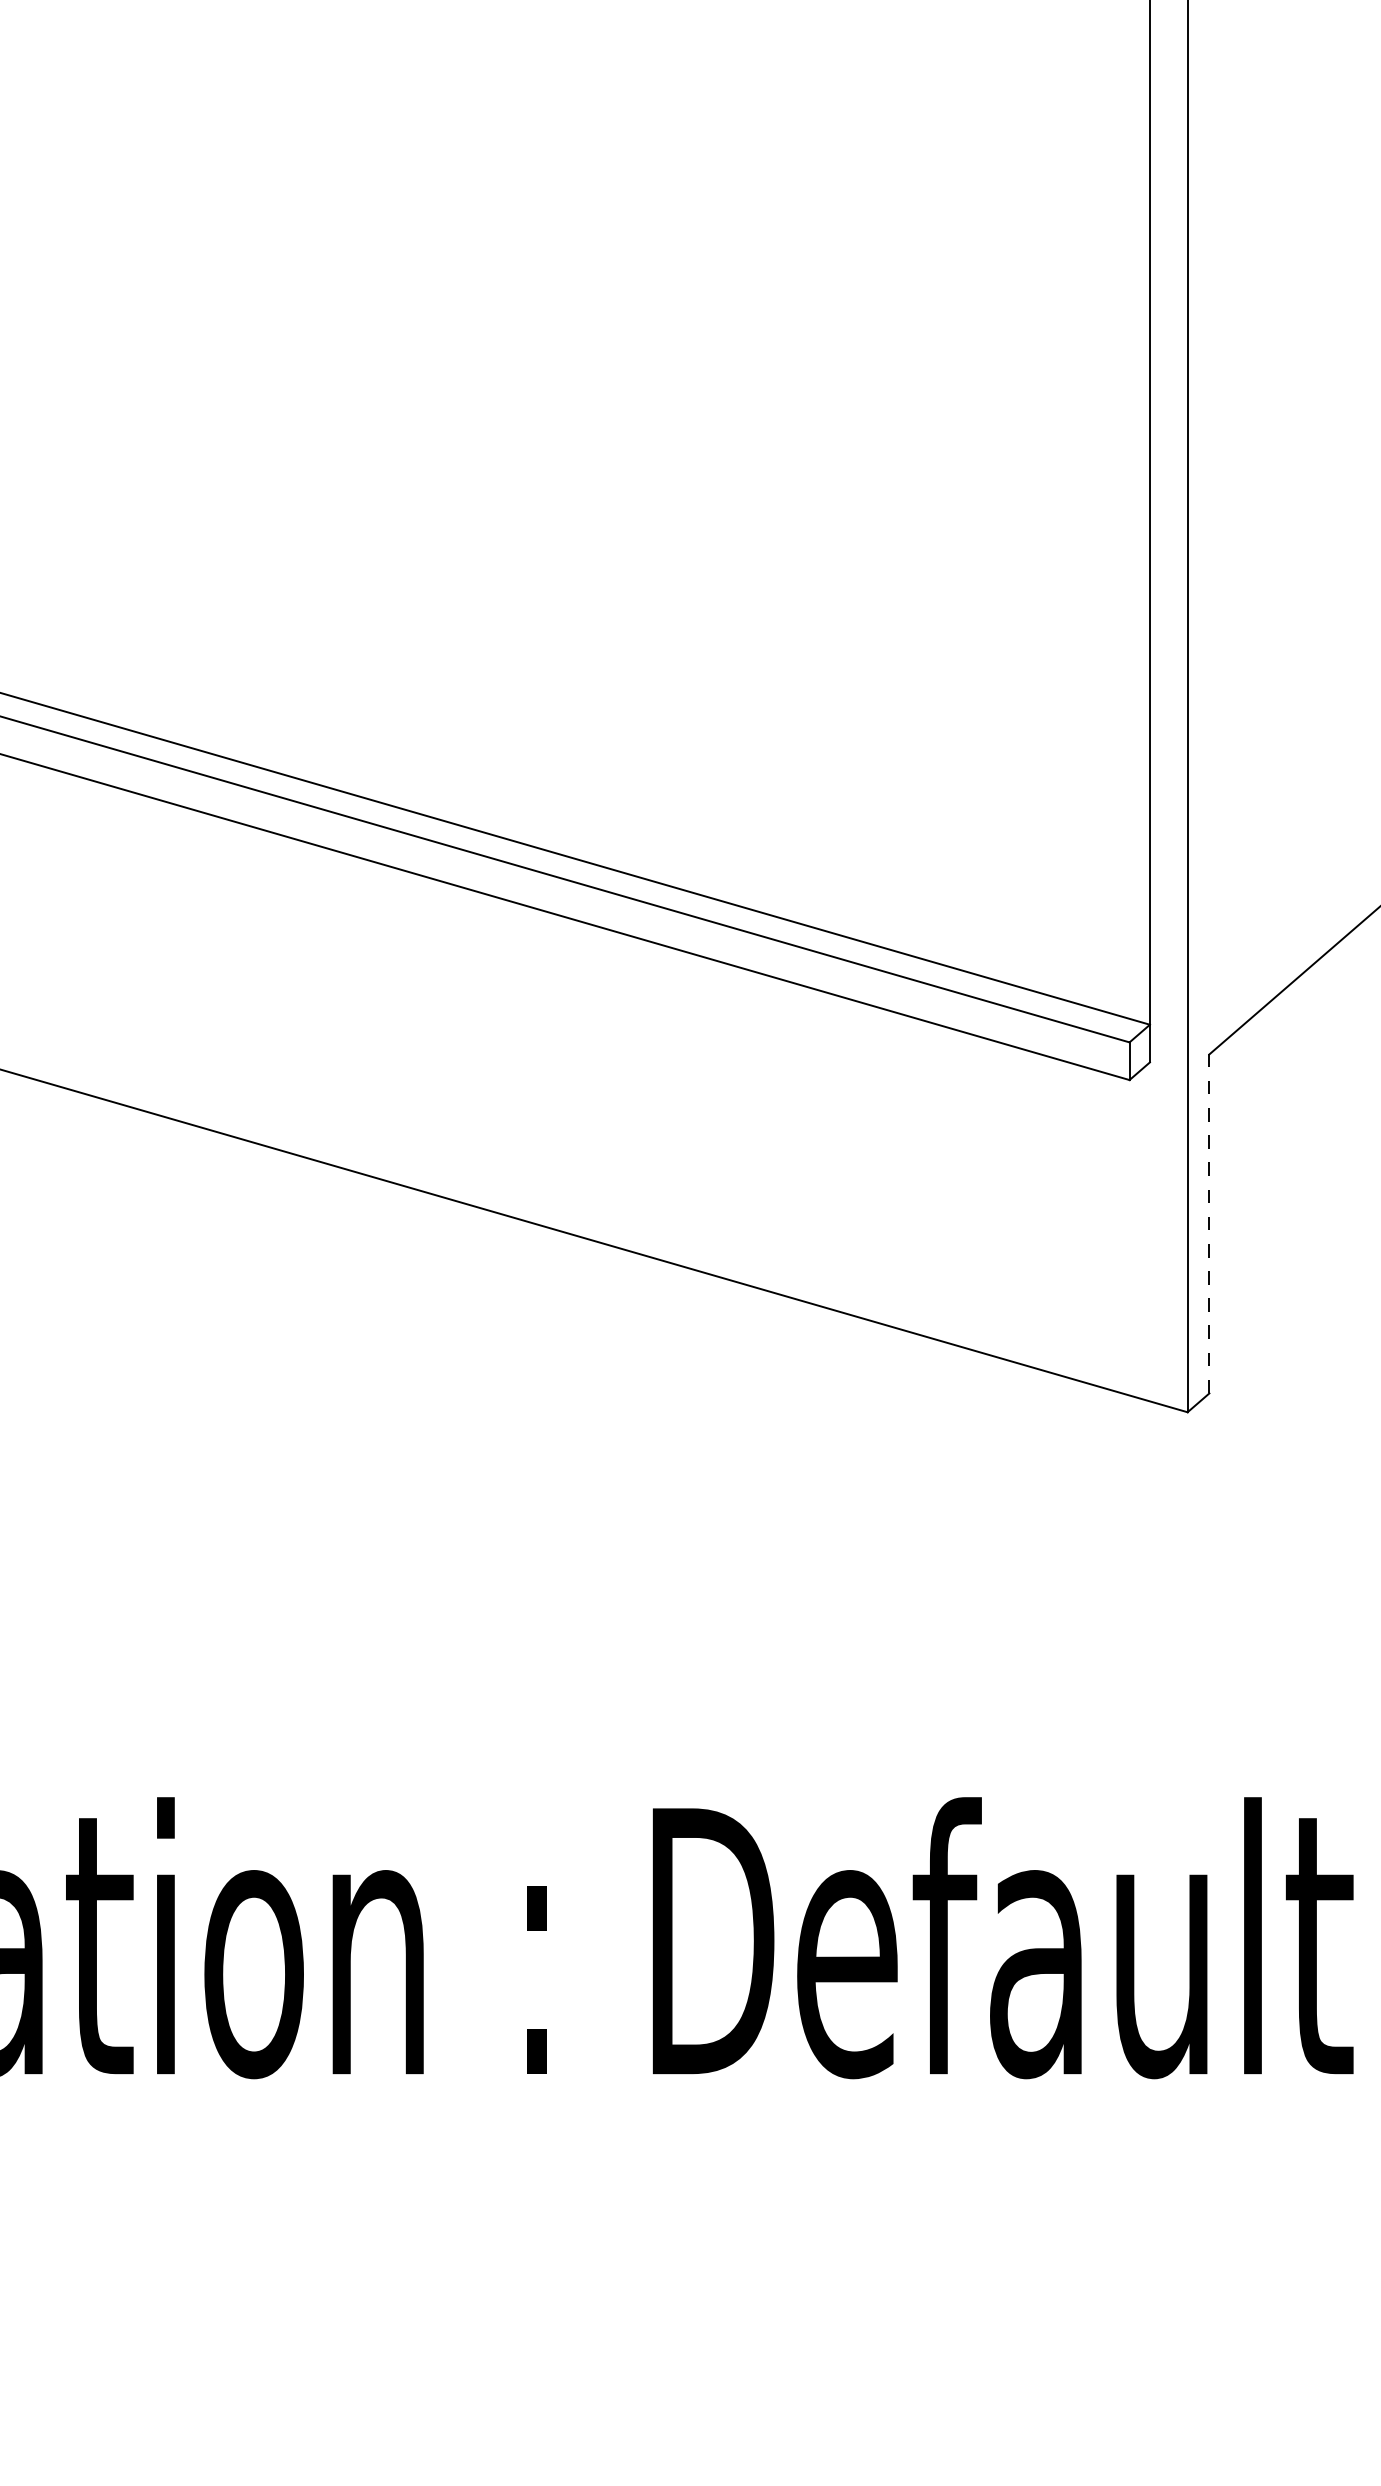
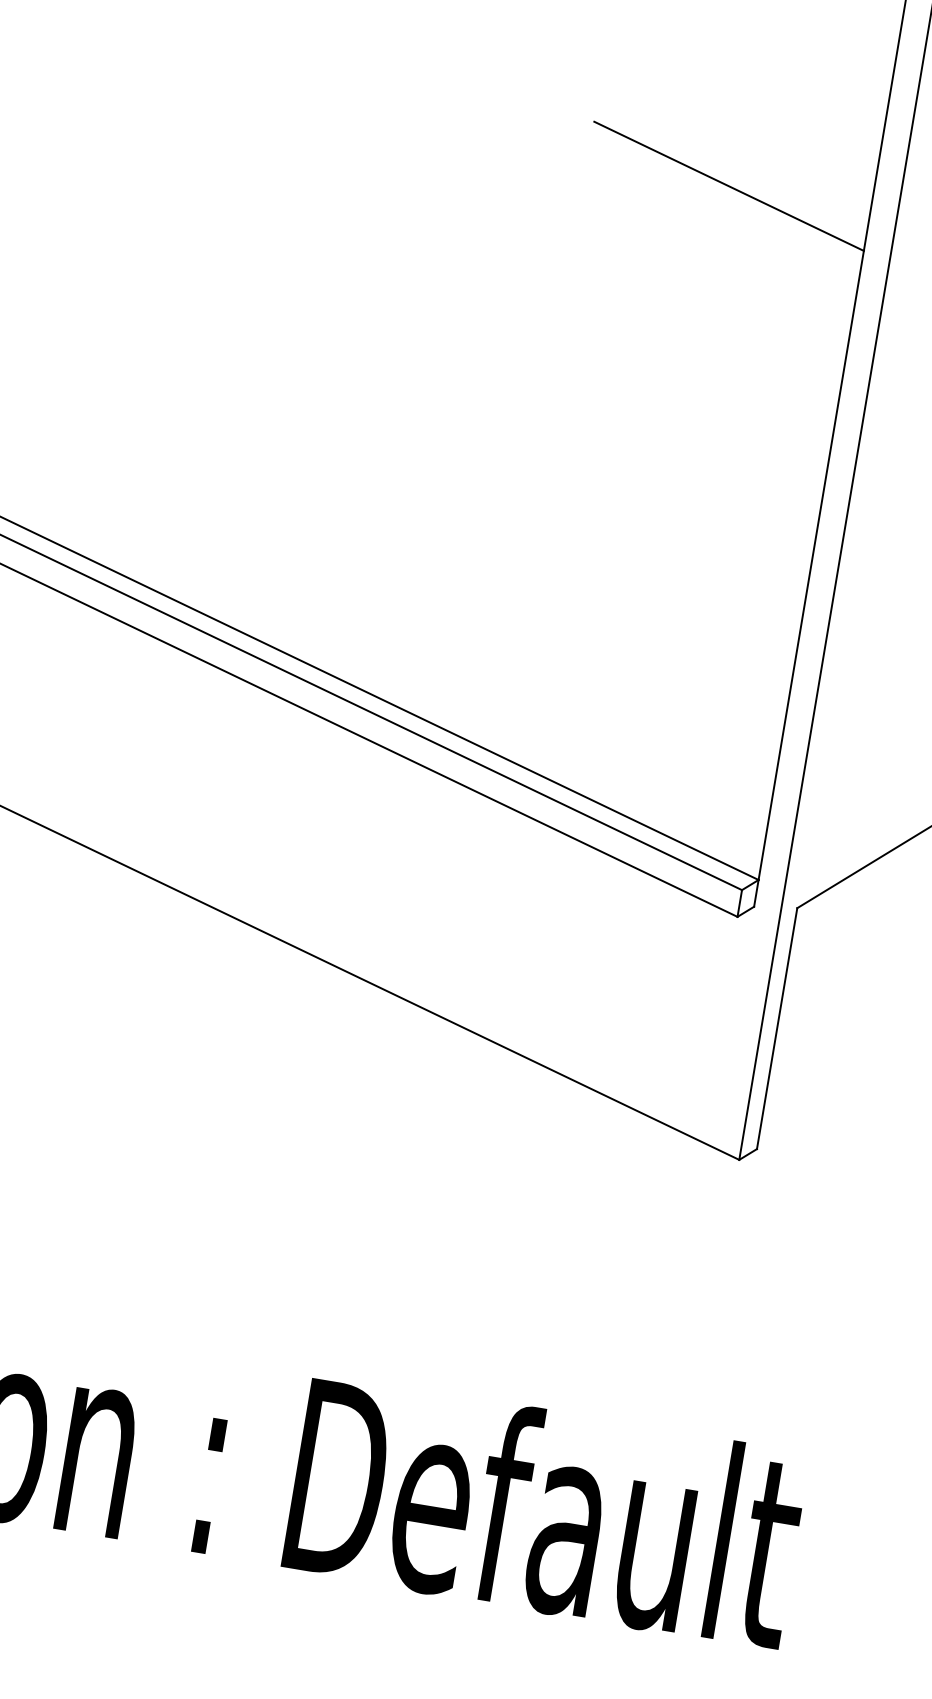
line: (950, 81) -> (729, 185), added
line: (1209, 1223) -> (777, 1028), dashed -> solid

